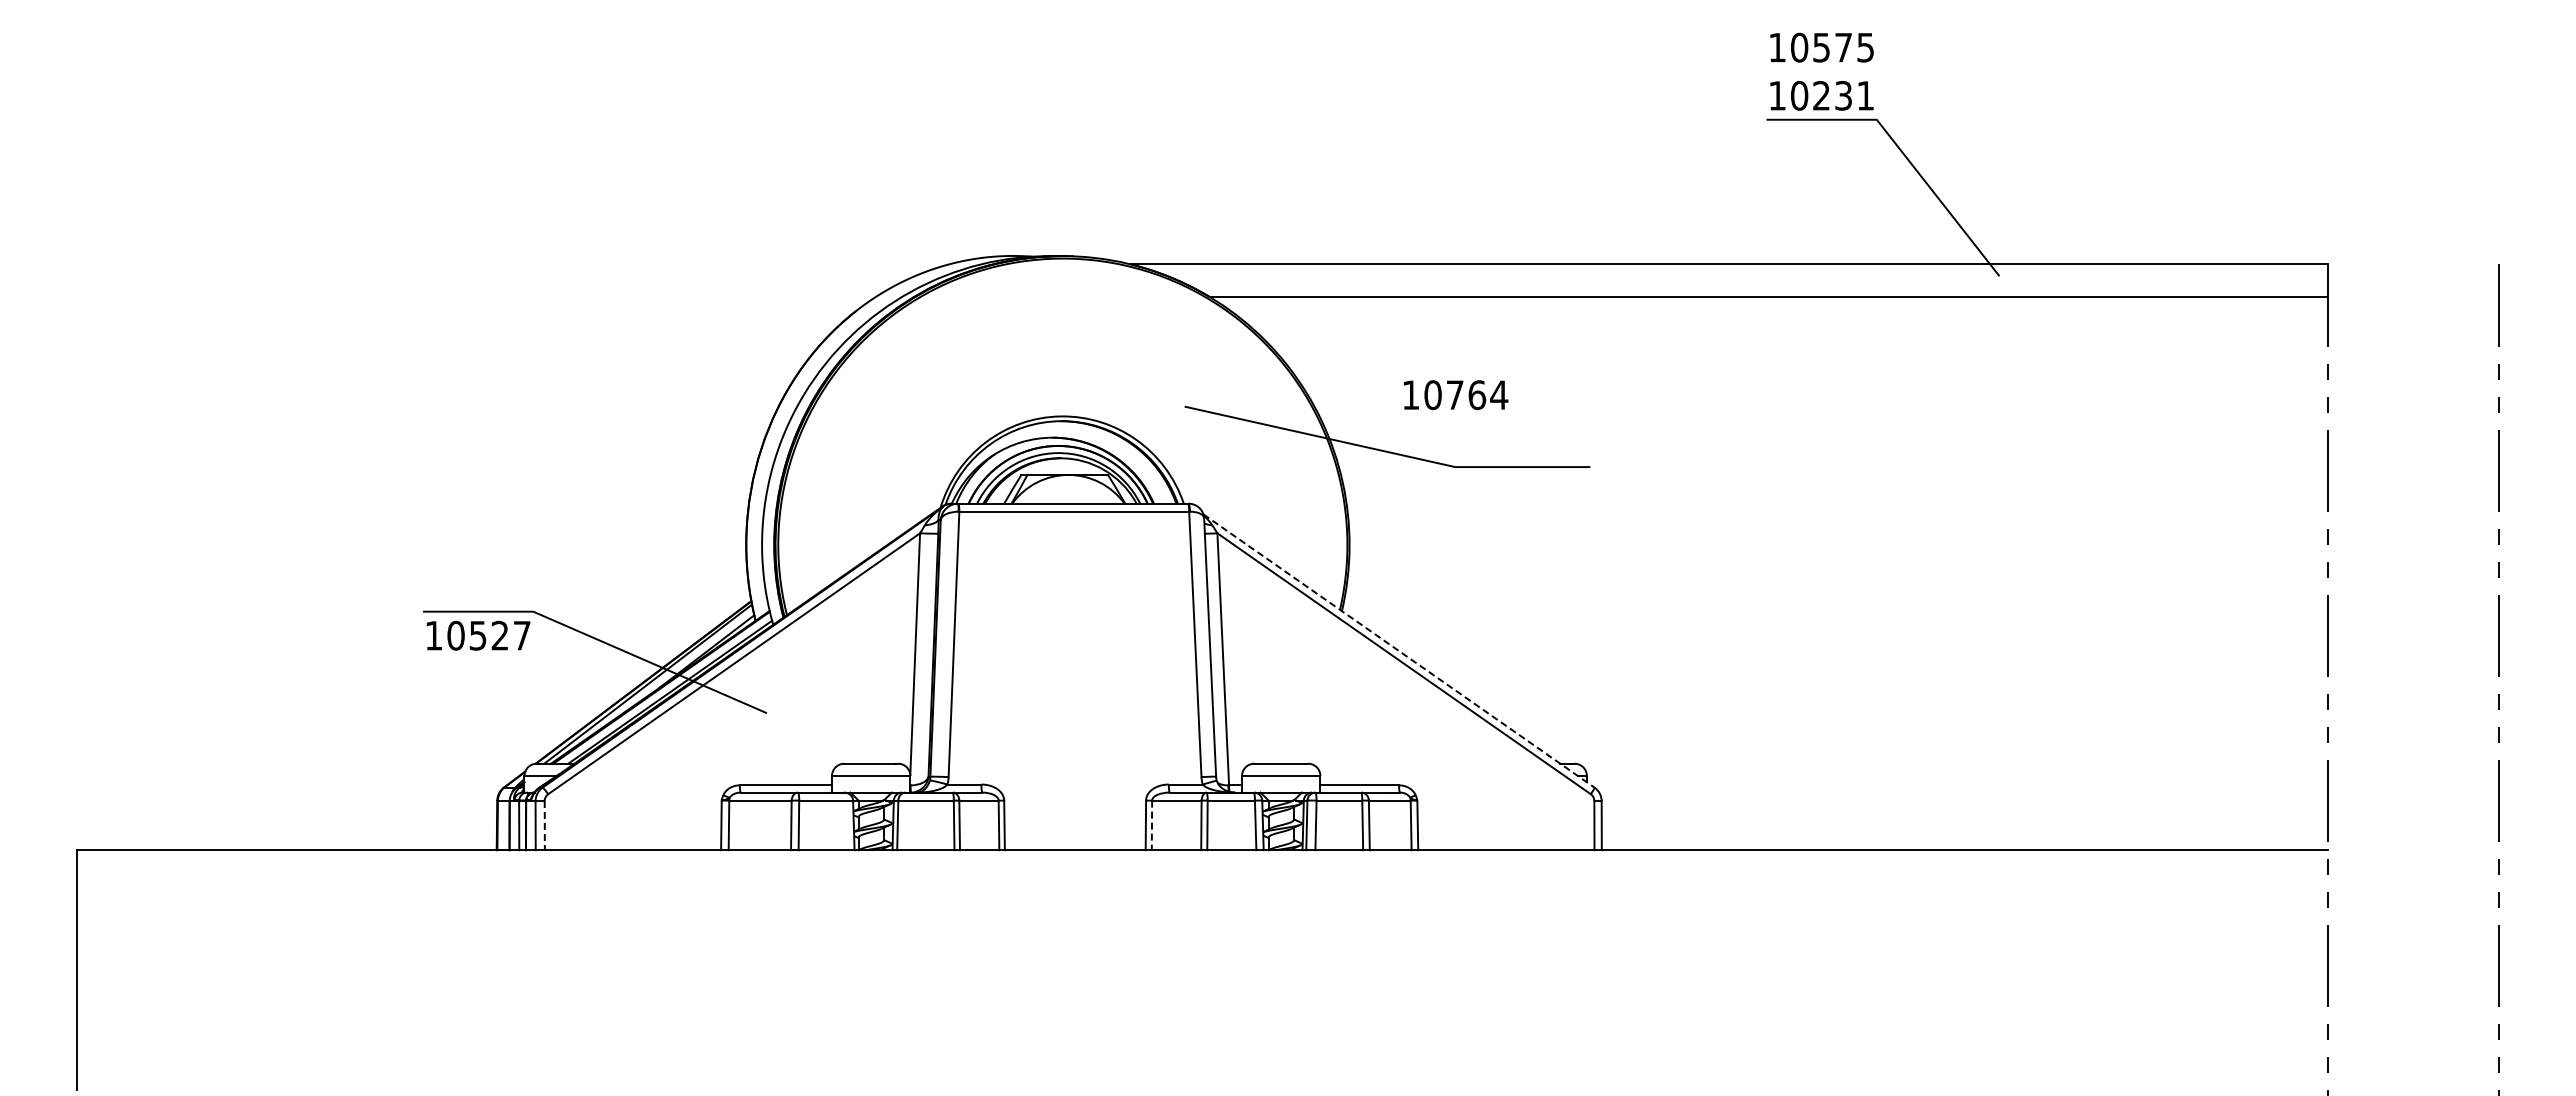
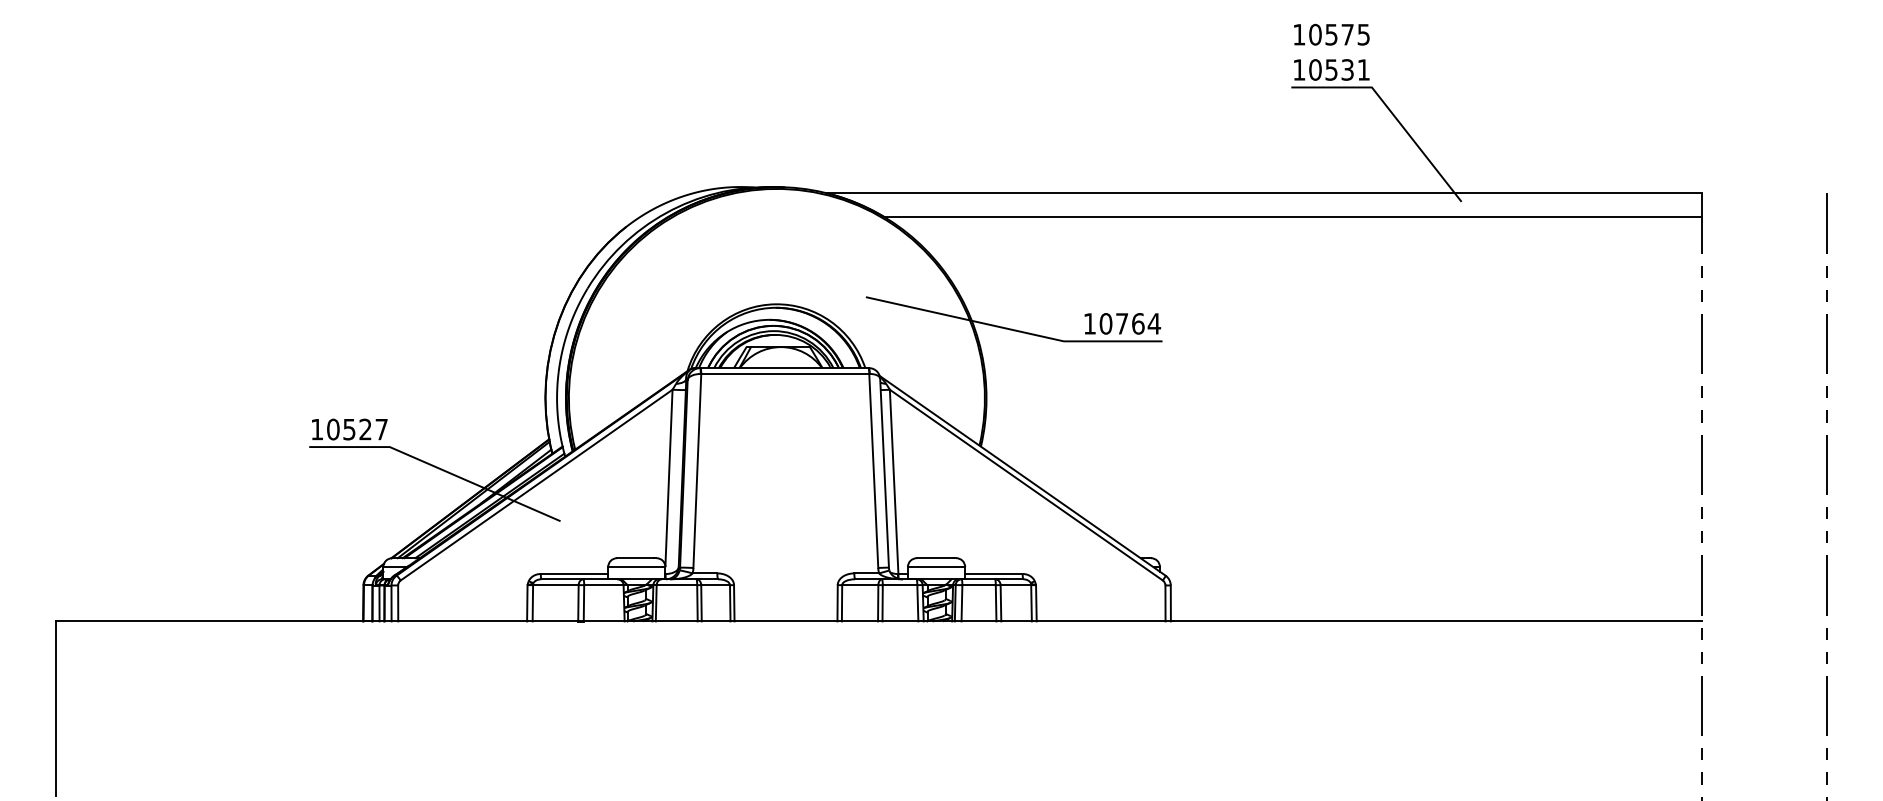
text: (1821, 95) -> (1331, 69), 10231 -> 10531
text: (1456, 395) -> (1123, 324), moved
text: (478, 635) -> (349, 429), moved
line: (1399, 651) -> (1023, 476), dashed -> solid
line: (544, 825) -> (398, 603), dashed -> solid
line: (1151, 825) -> (841, 603), dashed -> solid

